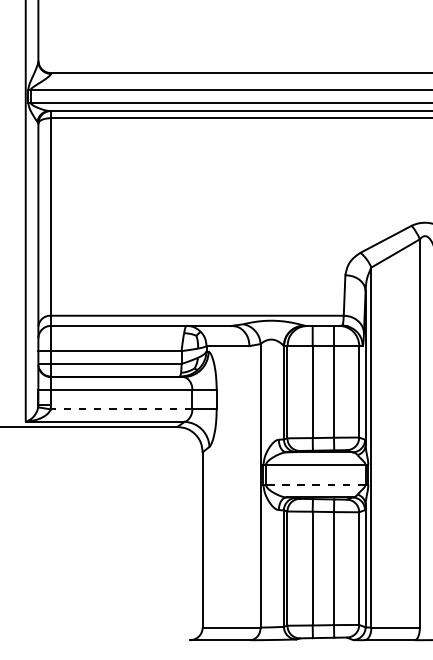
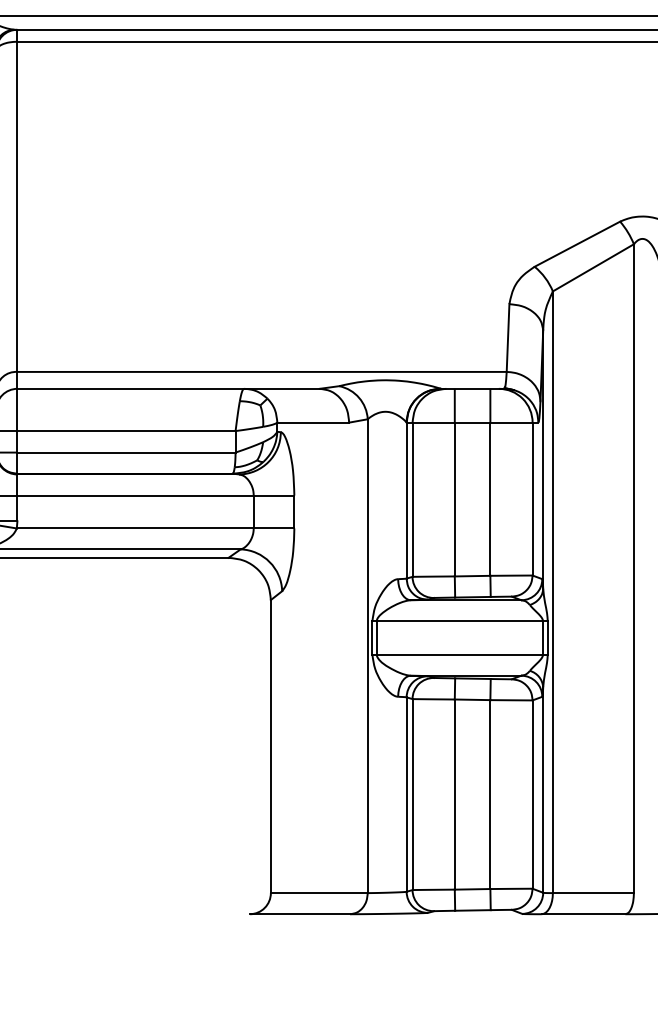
line: (121, 409) -> (135, 528), dashed -> solid
line: (315, 484) -> (459, 653), dashed -> solid

